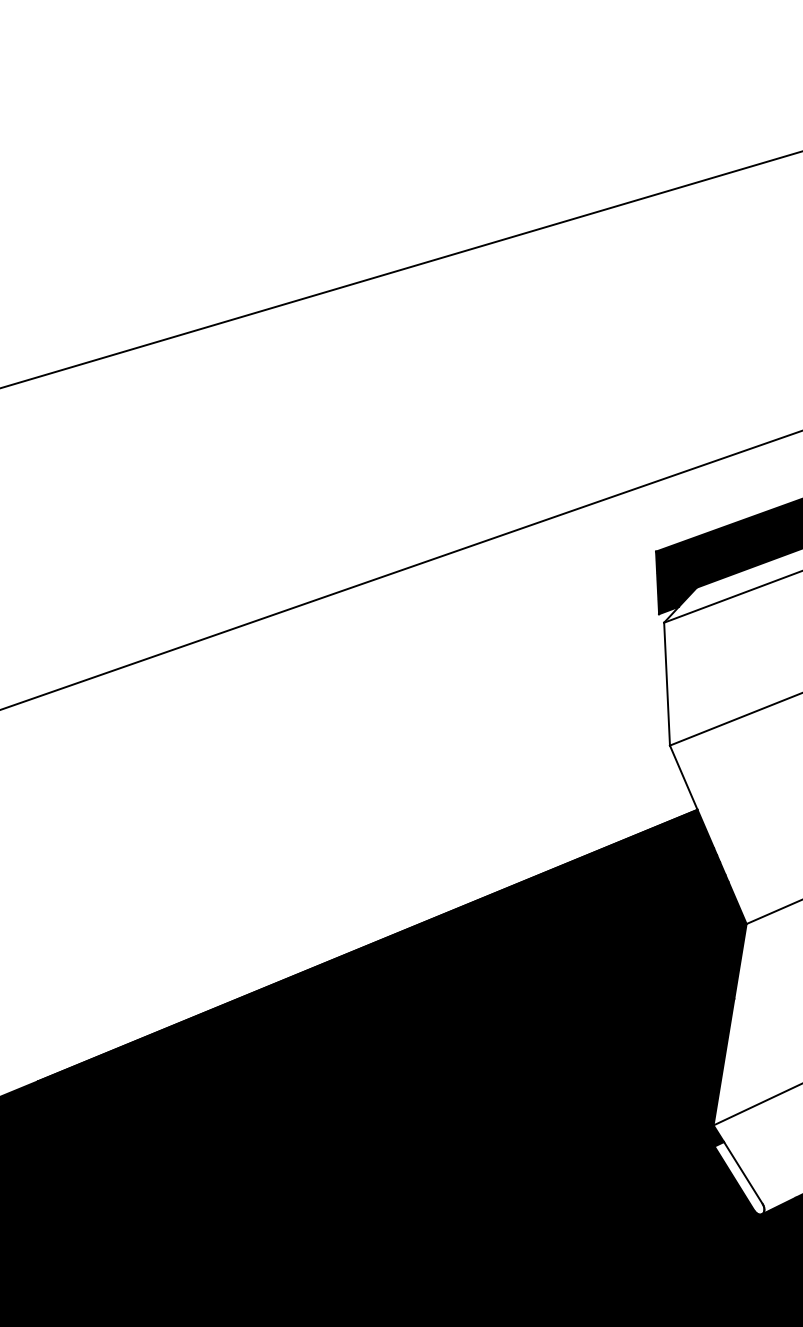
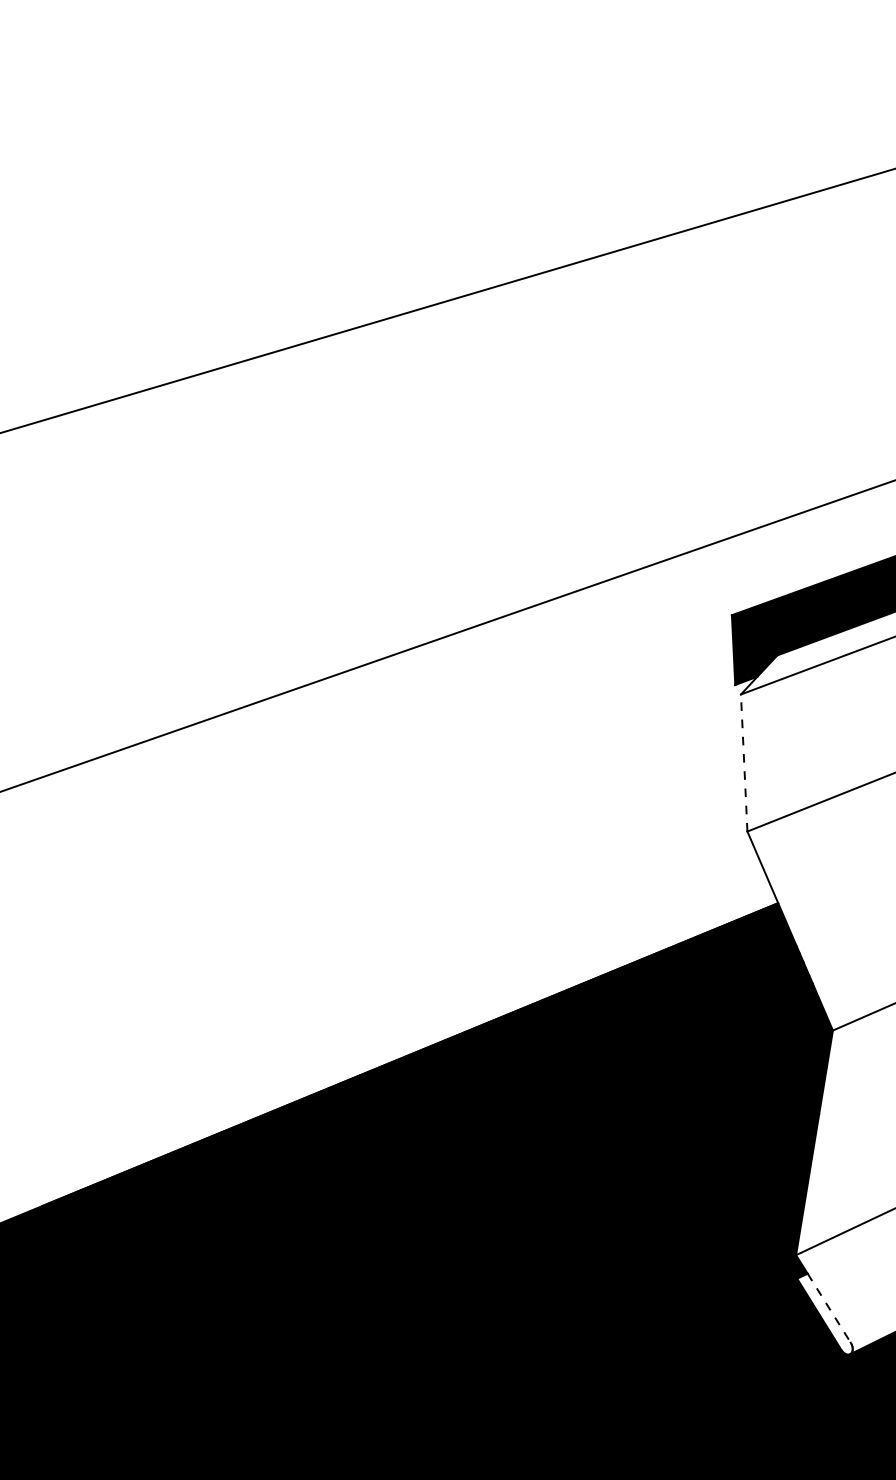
line: (667, 684) -> (744, 763), solid -> dashed
line: (743, 1173) -> (829, 1308), solid -> dashed

